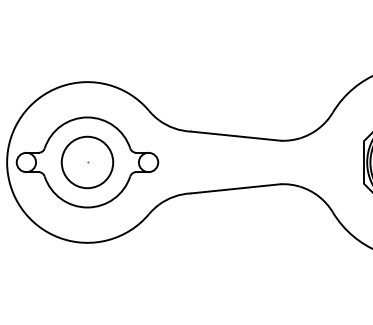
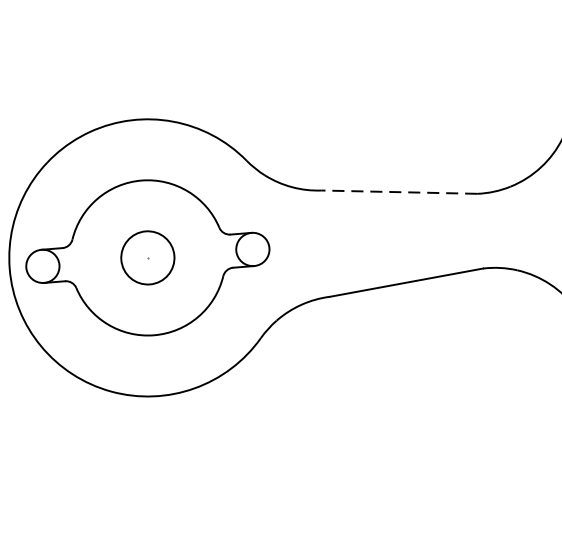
line: (235, 136) -> (398, 192), solid -> dashed
circle: (87, 162) -> (147, 257), size x0.6

